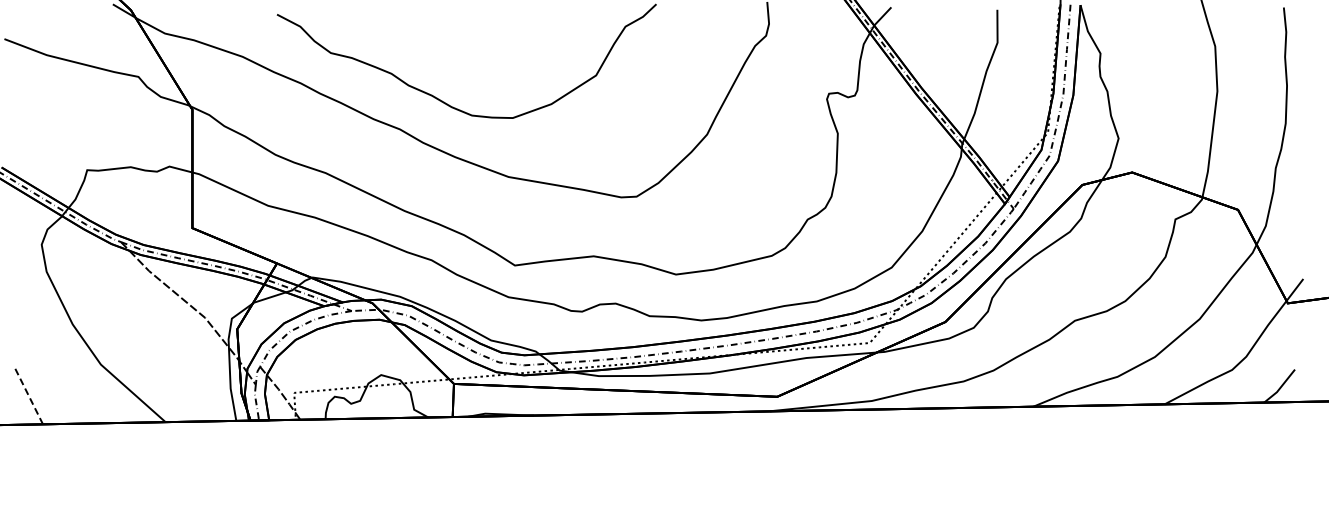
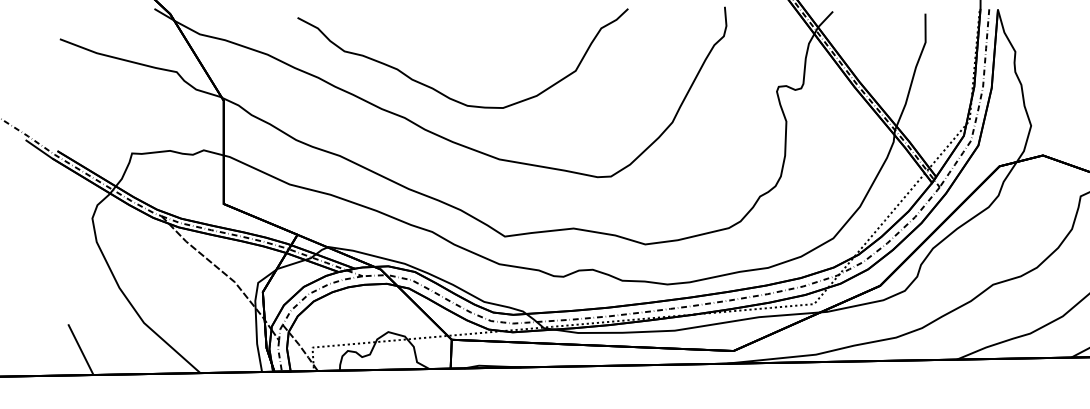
line: (28, 394) -> (80, 349), dashed -> solid

